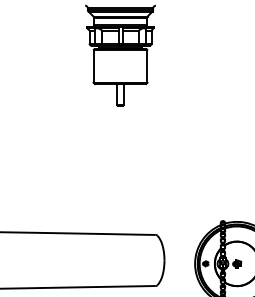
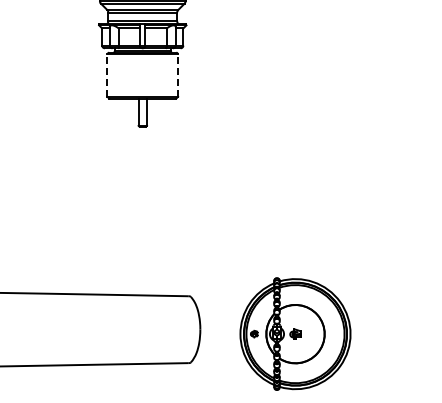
line: (93, 66) -> (107, 75), solid -> dashed
line: (147, 66) -> (178, 75), solid -> dashed

